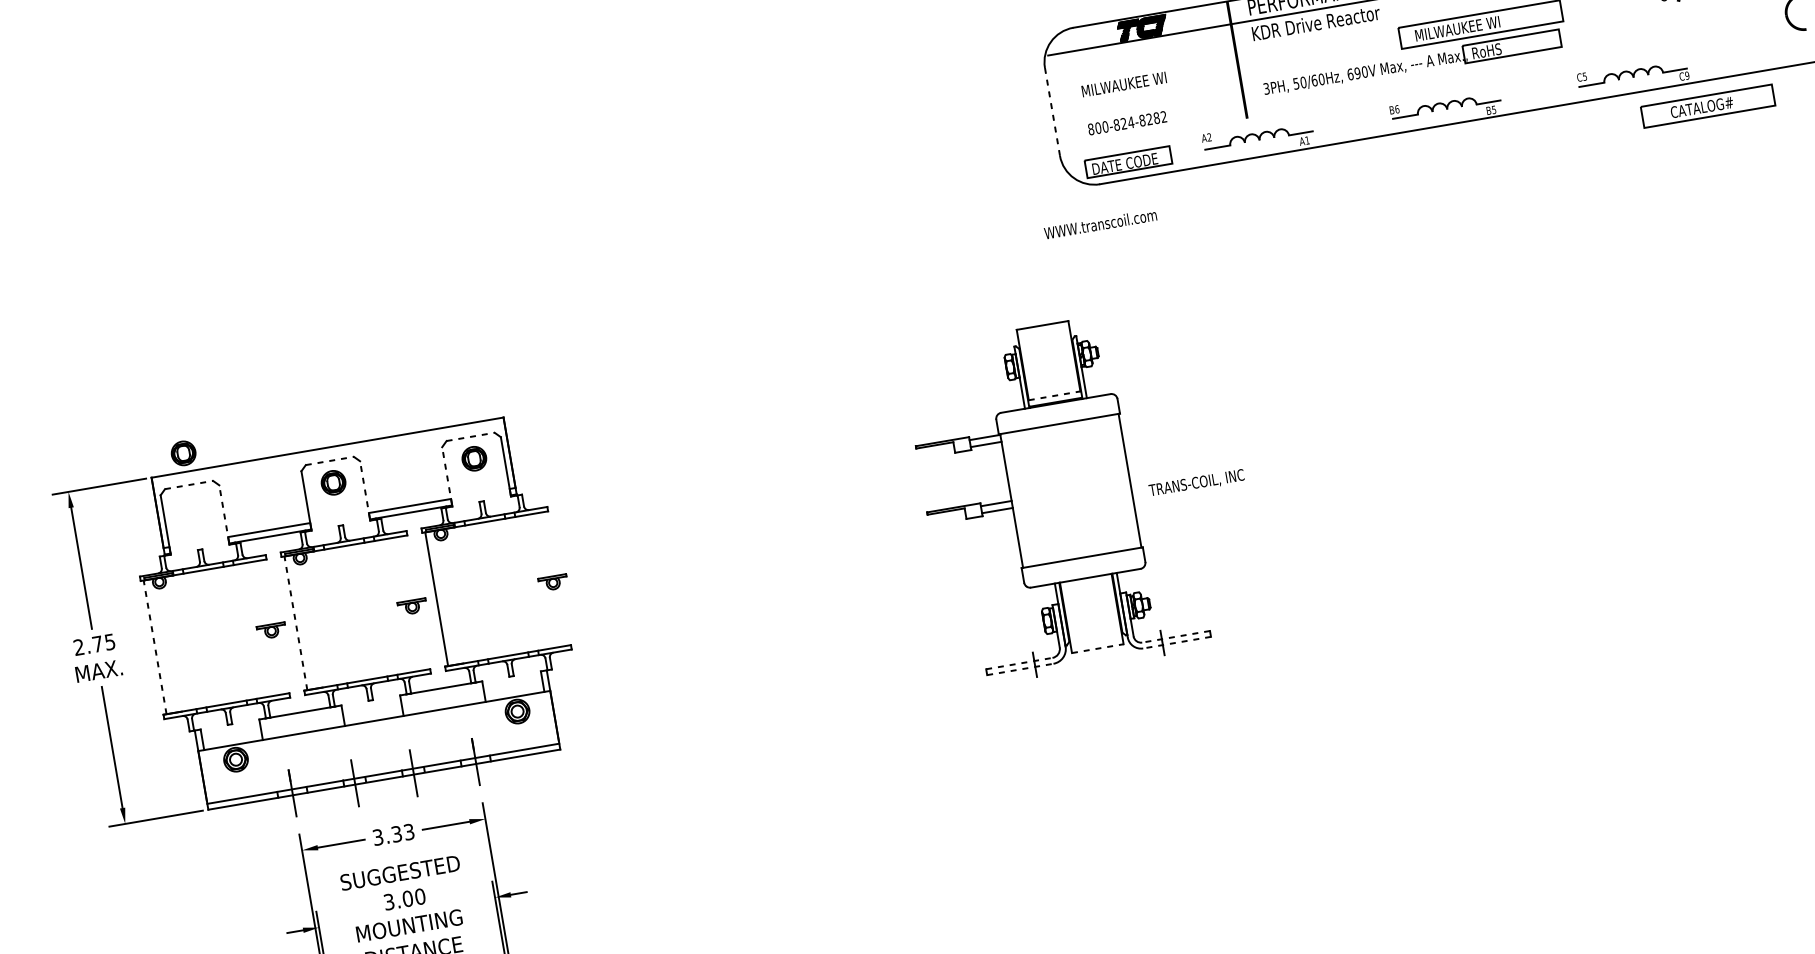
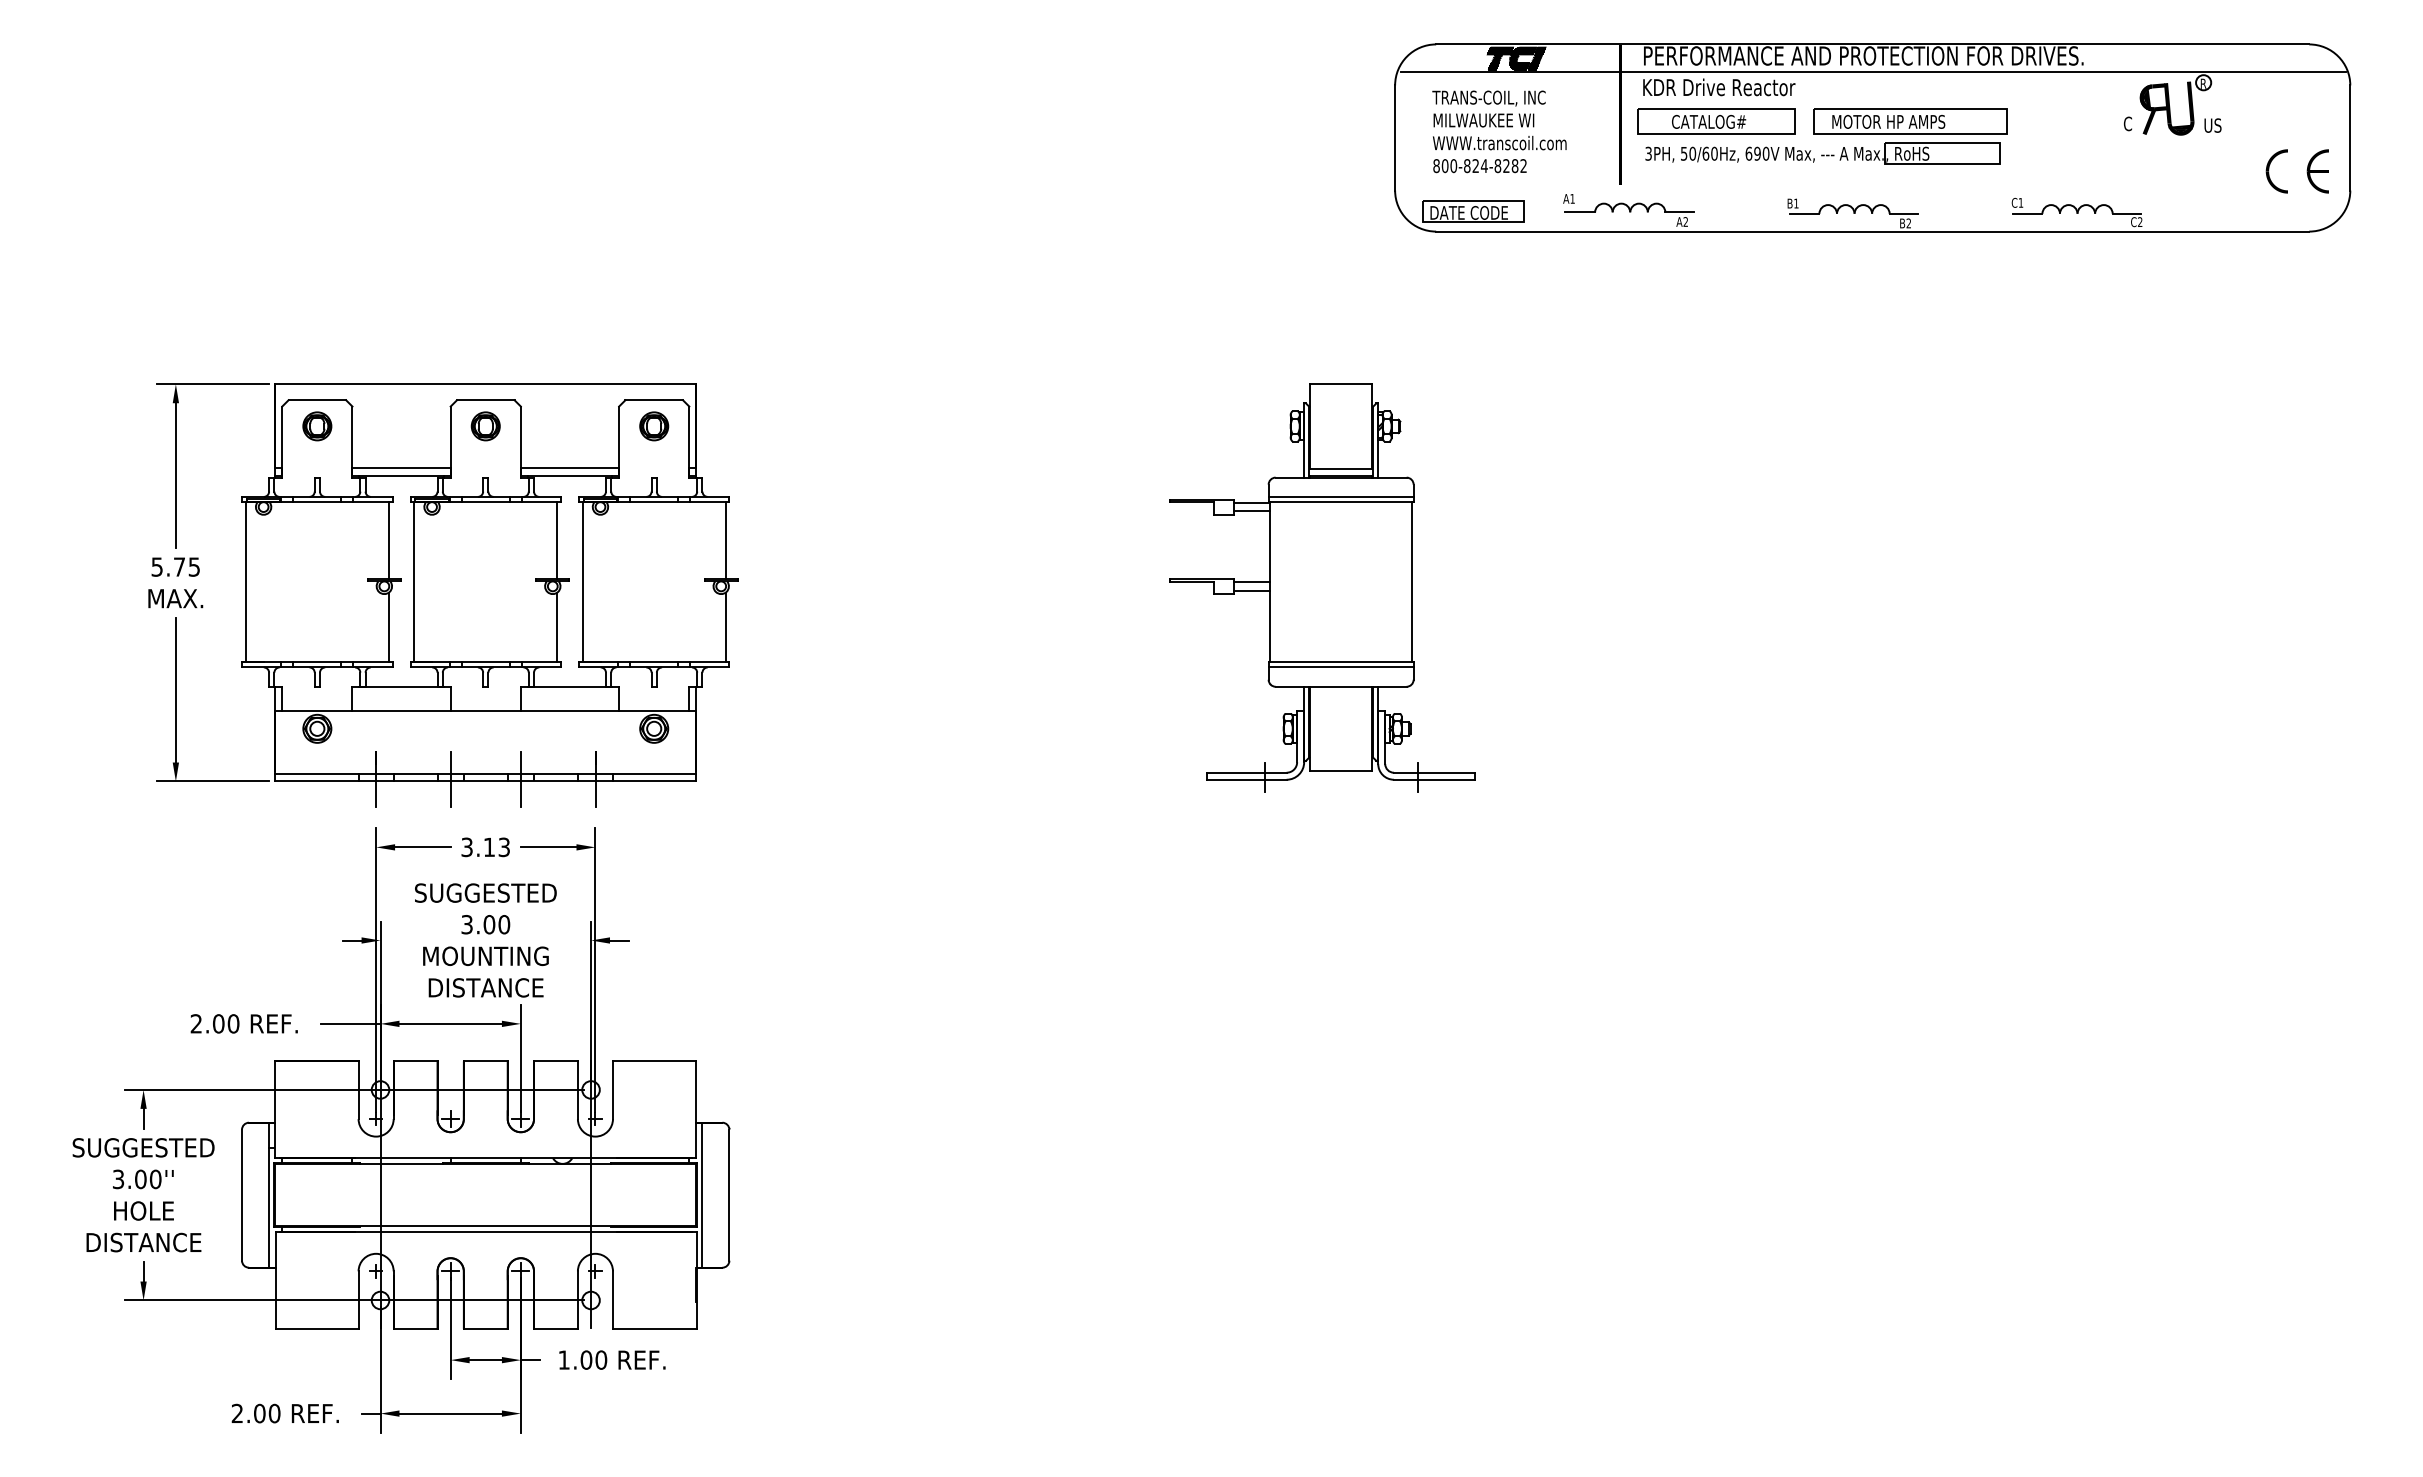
text: (1467, 26) -> (1894, 121), MILWAUKEE WI -> MOTOR HP AMPS
text: (1584, 76) -> (2020, 202), C5 -> C1
text: (1686, 76) -> (2139, 222), C9 -> C2
part: (1708, 106) -> (1716, 121), moved
text: (1397, 109) -> (1796, 203), B6 -> B1
text: (1493, 109) -> (1908, 223), B5 -> B2
line: (1052, 112) -> (1395, 138), dashed -> solid
text: (1209, 137) -> (1572, 198), A2 -> A1
text: (1307, 140) -> (1685, 221), A1 -> A2
text: (1100, 224) -> (1499, 143), moved
line: (1054, 395) -> (1341, 468), dashed -> solid
line: (1058, 419) -> (1340, 496), added
line: (470, 437) -> (654, 400), dashed -> solid
part: (183, 453) -> (317, 426), moved
line: (329, 461) -> (485, 400), dashed -> solid
line: (447, 475) -> (619, 440), dashed -> solid
text: (1196, 483) -> (1488, 98), moved
line: (189, 485) -> (317, 400), dashed -> solid
line: (364, 489) -> (520, 440), dashed -> solid
line: (224, 513) -> (352, 440), dashed -> solid
line: (550, 543) -> (725, 540), added
line: (1082, 562) -> (1340, 667), added
line: (409, 567) -> (557, 540), added
line: (269, 591) -> (389, 540), added
line: (562, 616) -> (725, 627), added
line: (296, 622) -> (414, 581), dashed -> solid
line: (1176, 636) -> (1434, 772), dashed -> solid
line: (422, 640) -> (557, 627), added
line: (1177, 642) -> (1434, 779), dashed -> solid
line: (154, 646) -> (245, 581), dashed -> solid
text: (78, 647) -> (156, 566), 2.75 -> 5.75
line: (1098, 648) -> (1341, 770), dashed -> solid
line: (1018, 663) -> (1246, 772), dashed -> solid
line: (281, 664) -> (389, 627), added
line: (1019, 669) -> (1246, 779), dashed -> solid
text: (396, 834) -> (488, 847), 3.33 -> 3.13

